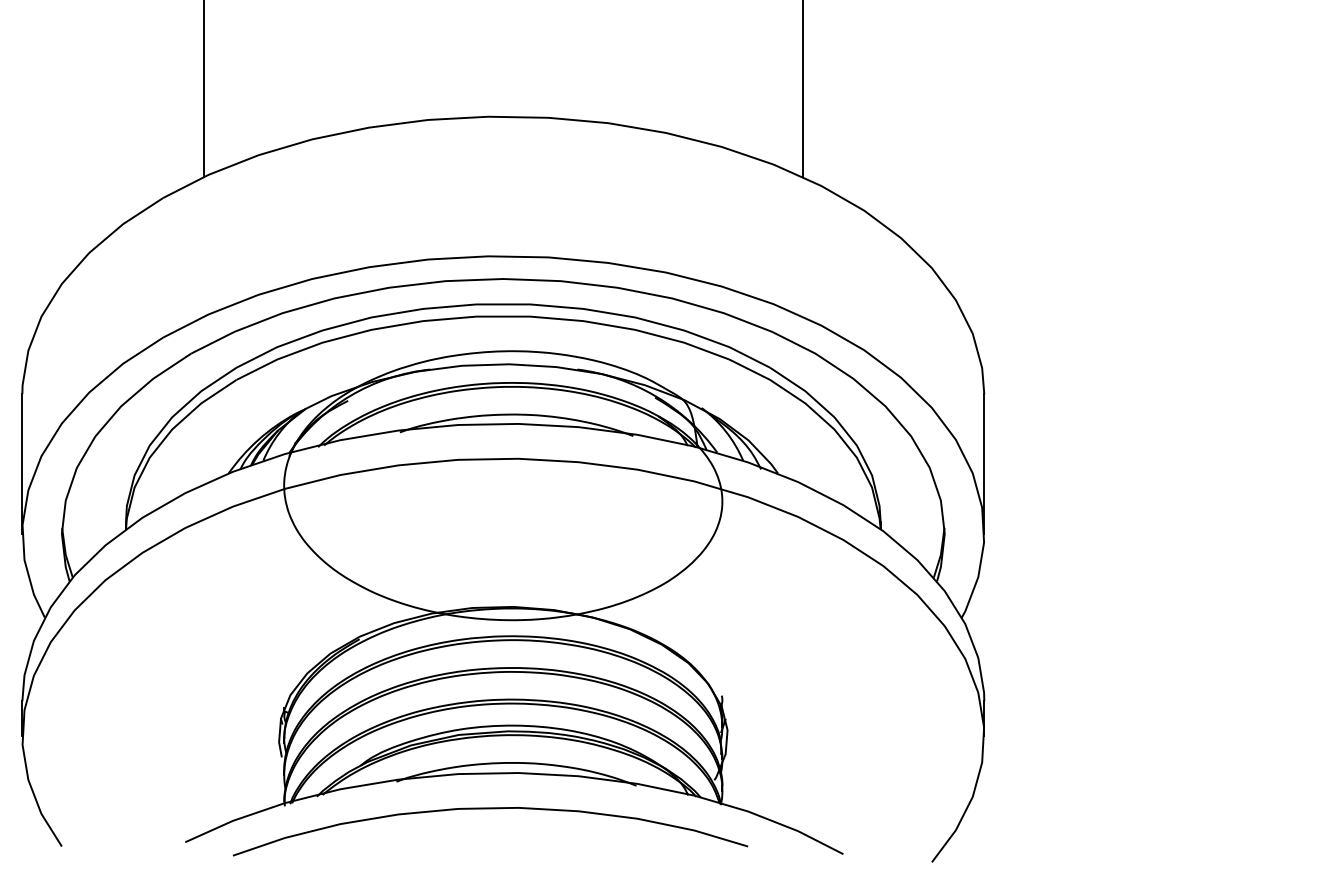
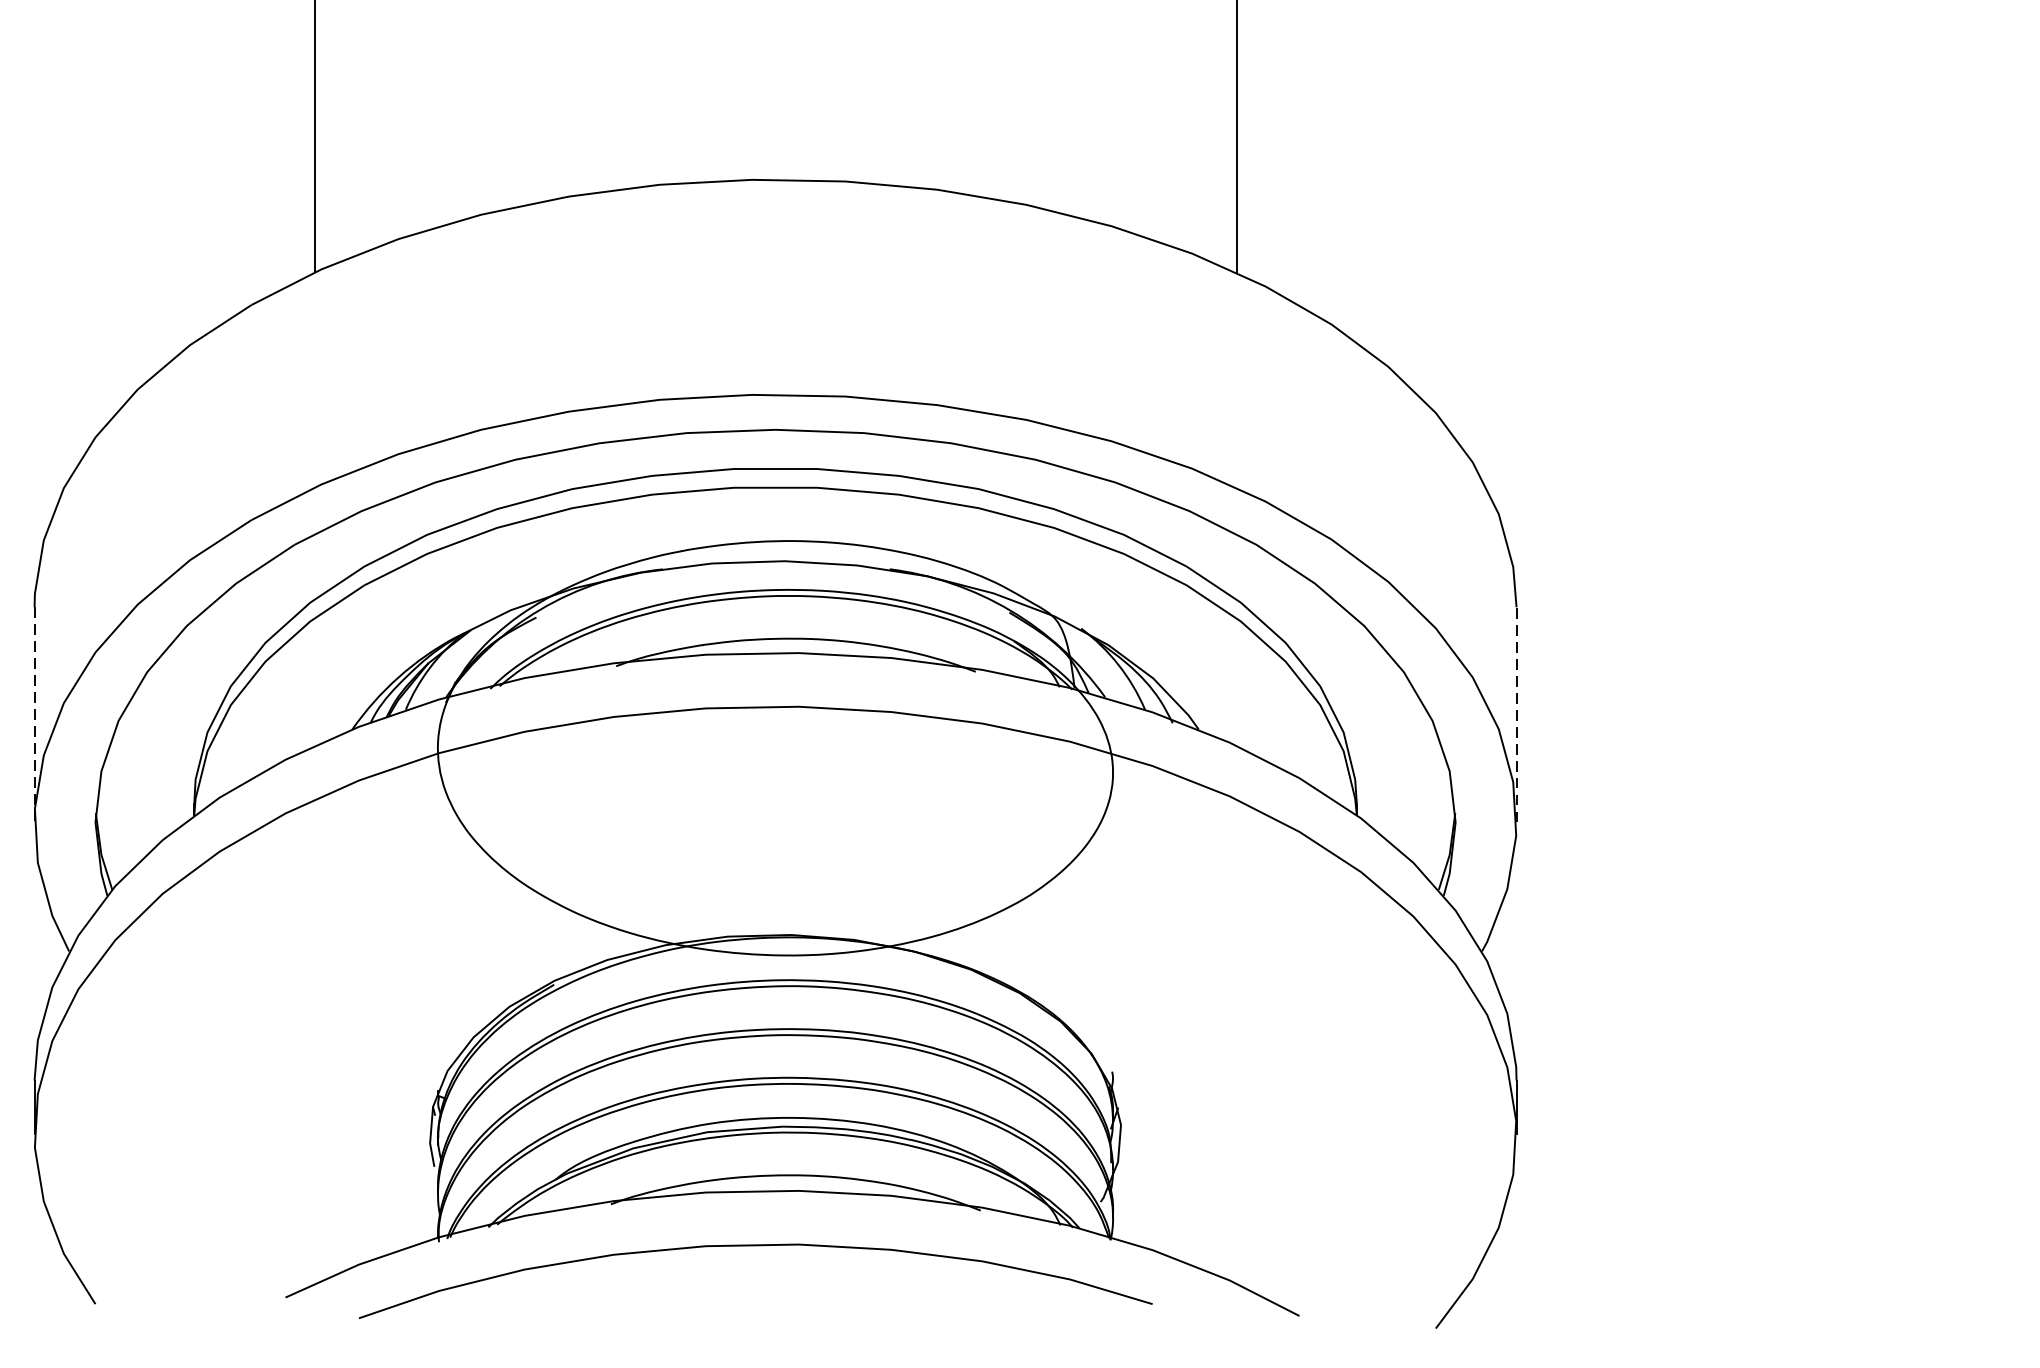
line: (22, 464) -> (34, 715), solid -> dashed
line: (984, 464) -> (1516, 715), solid -> dashed

